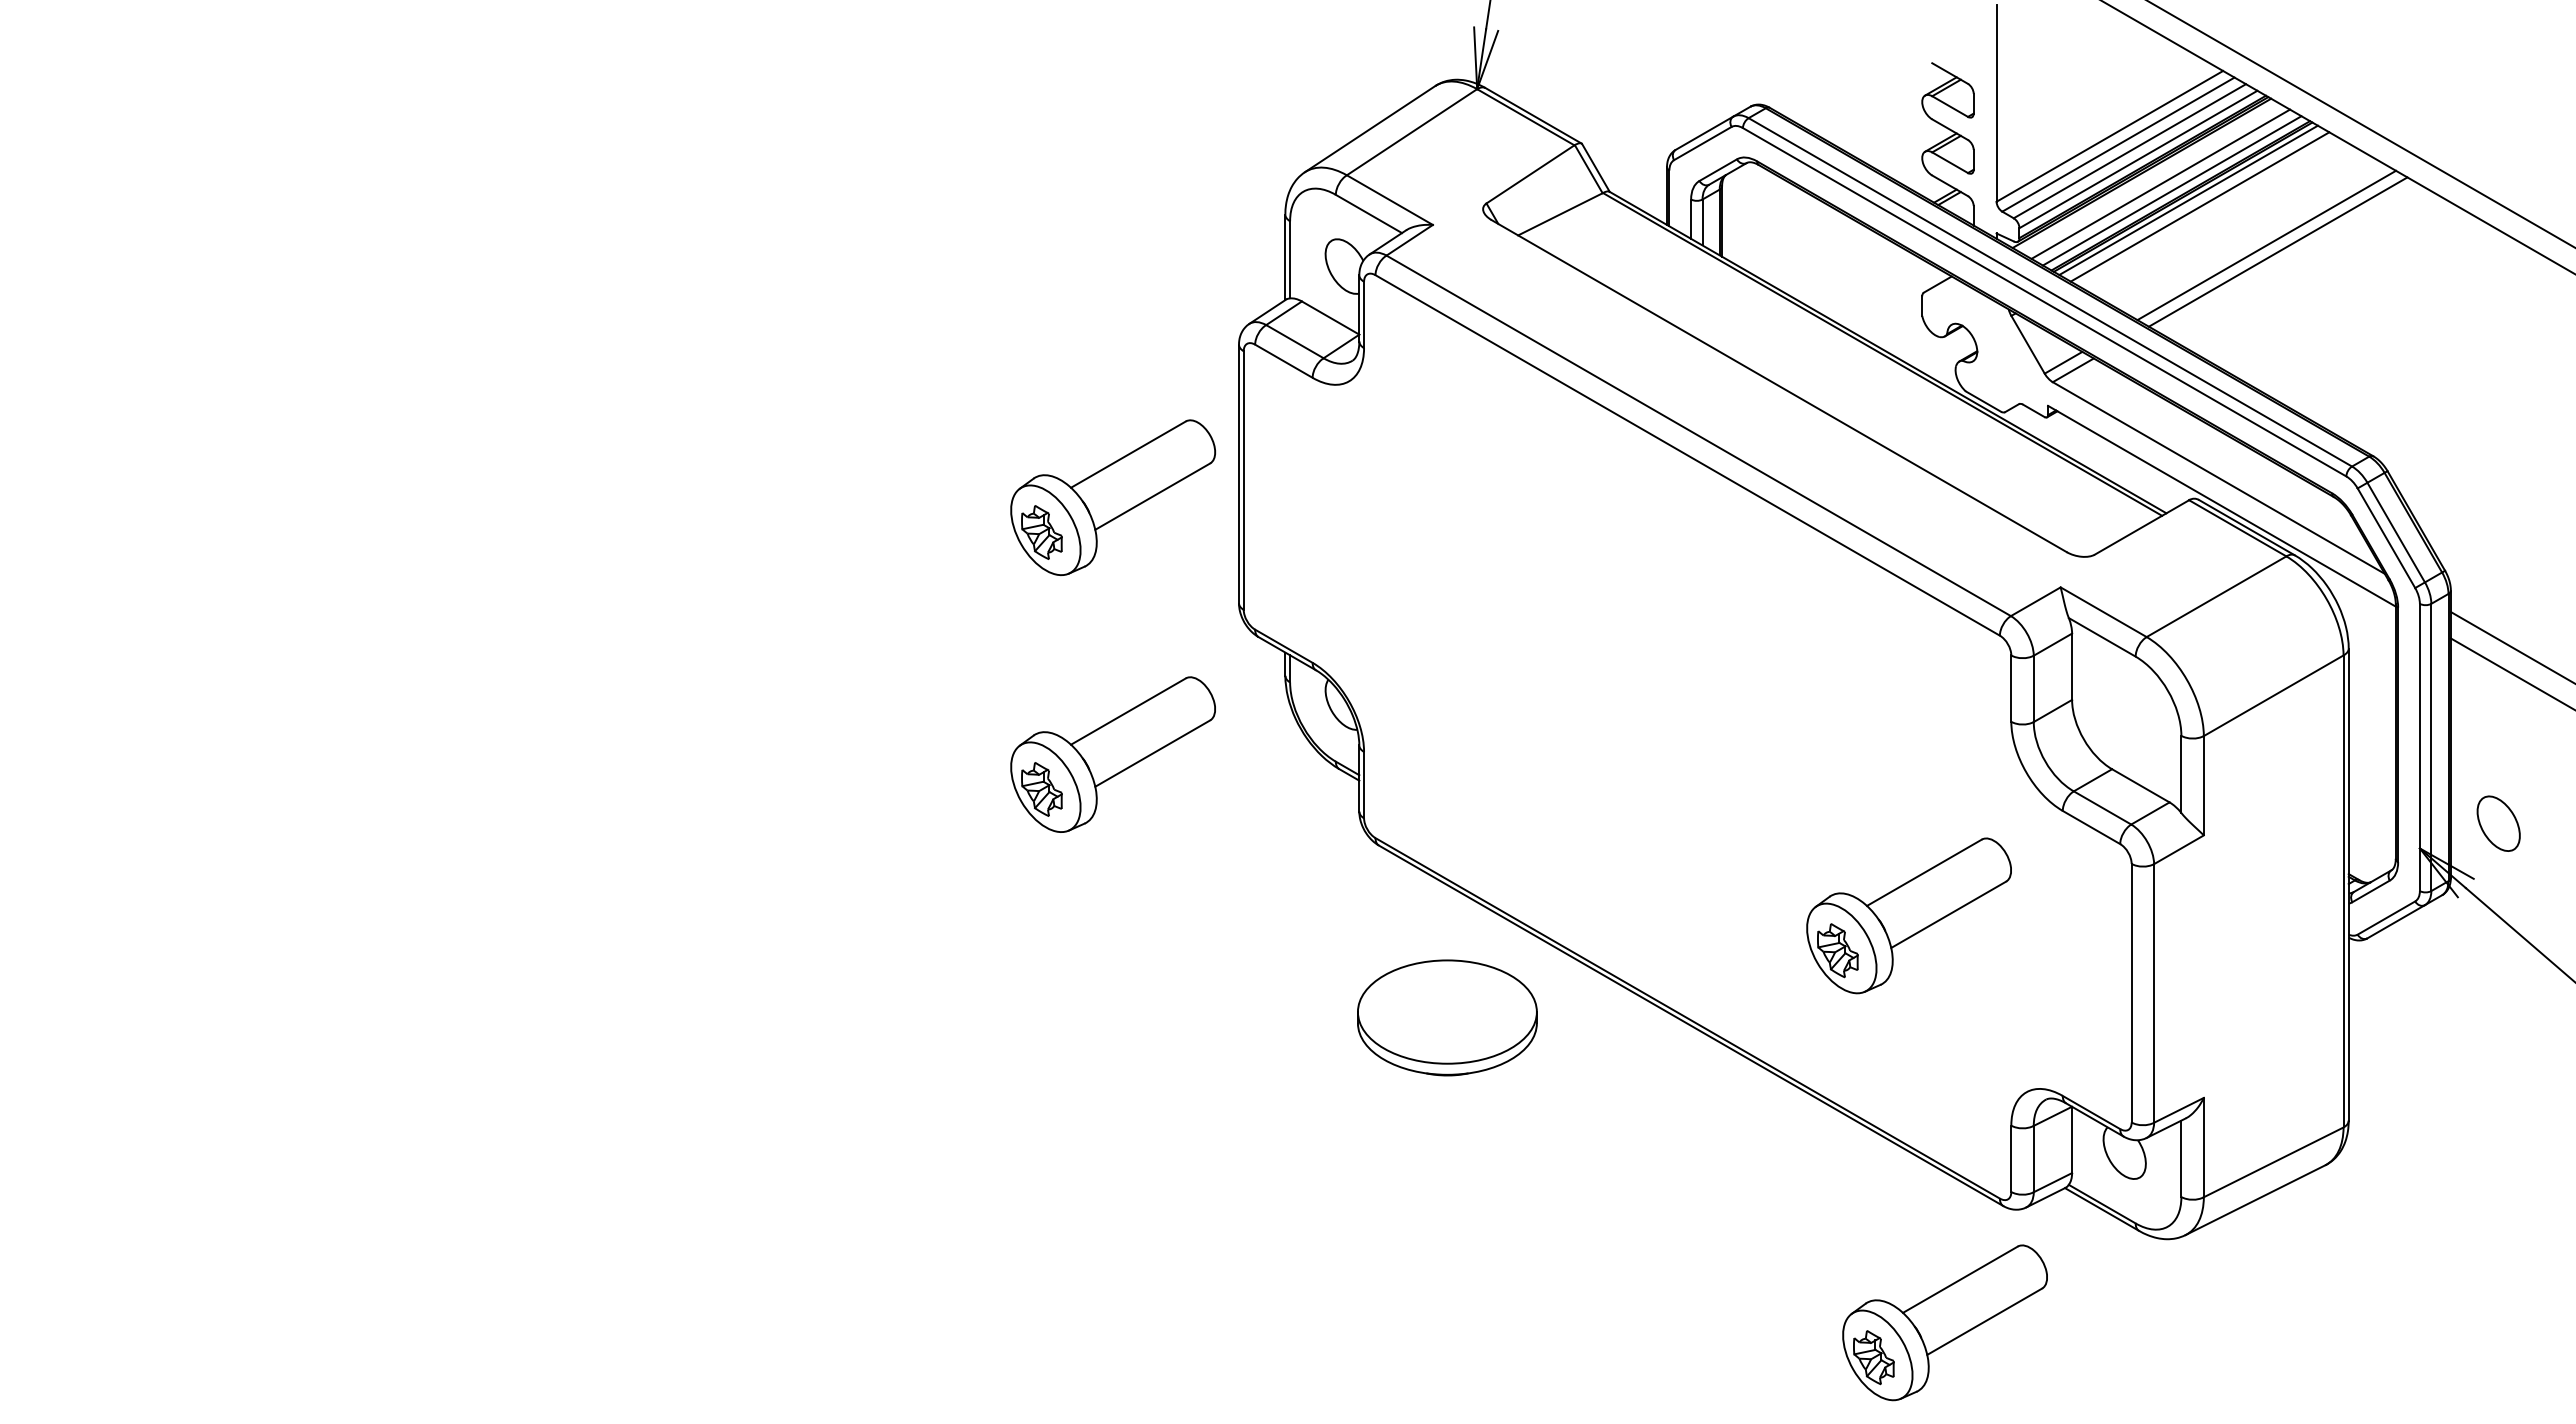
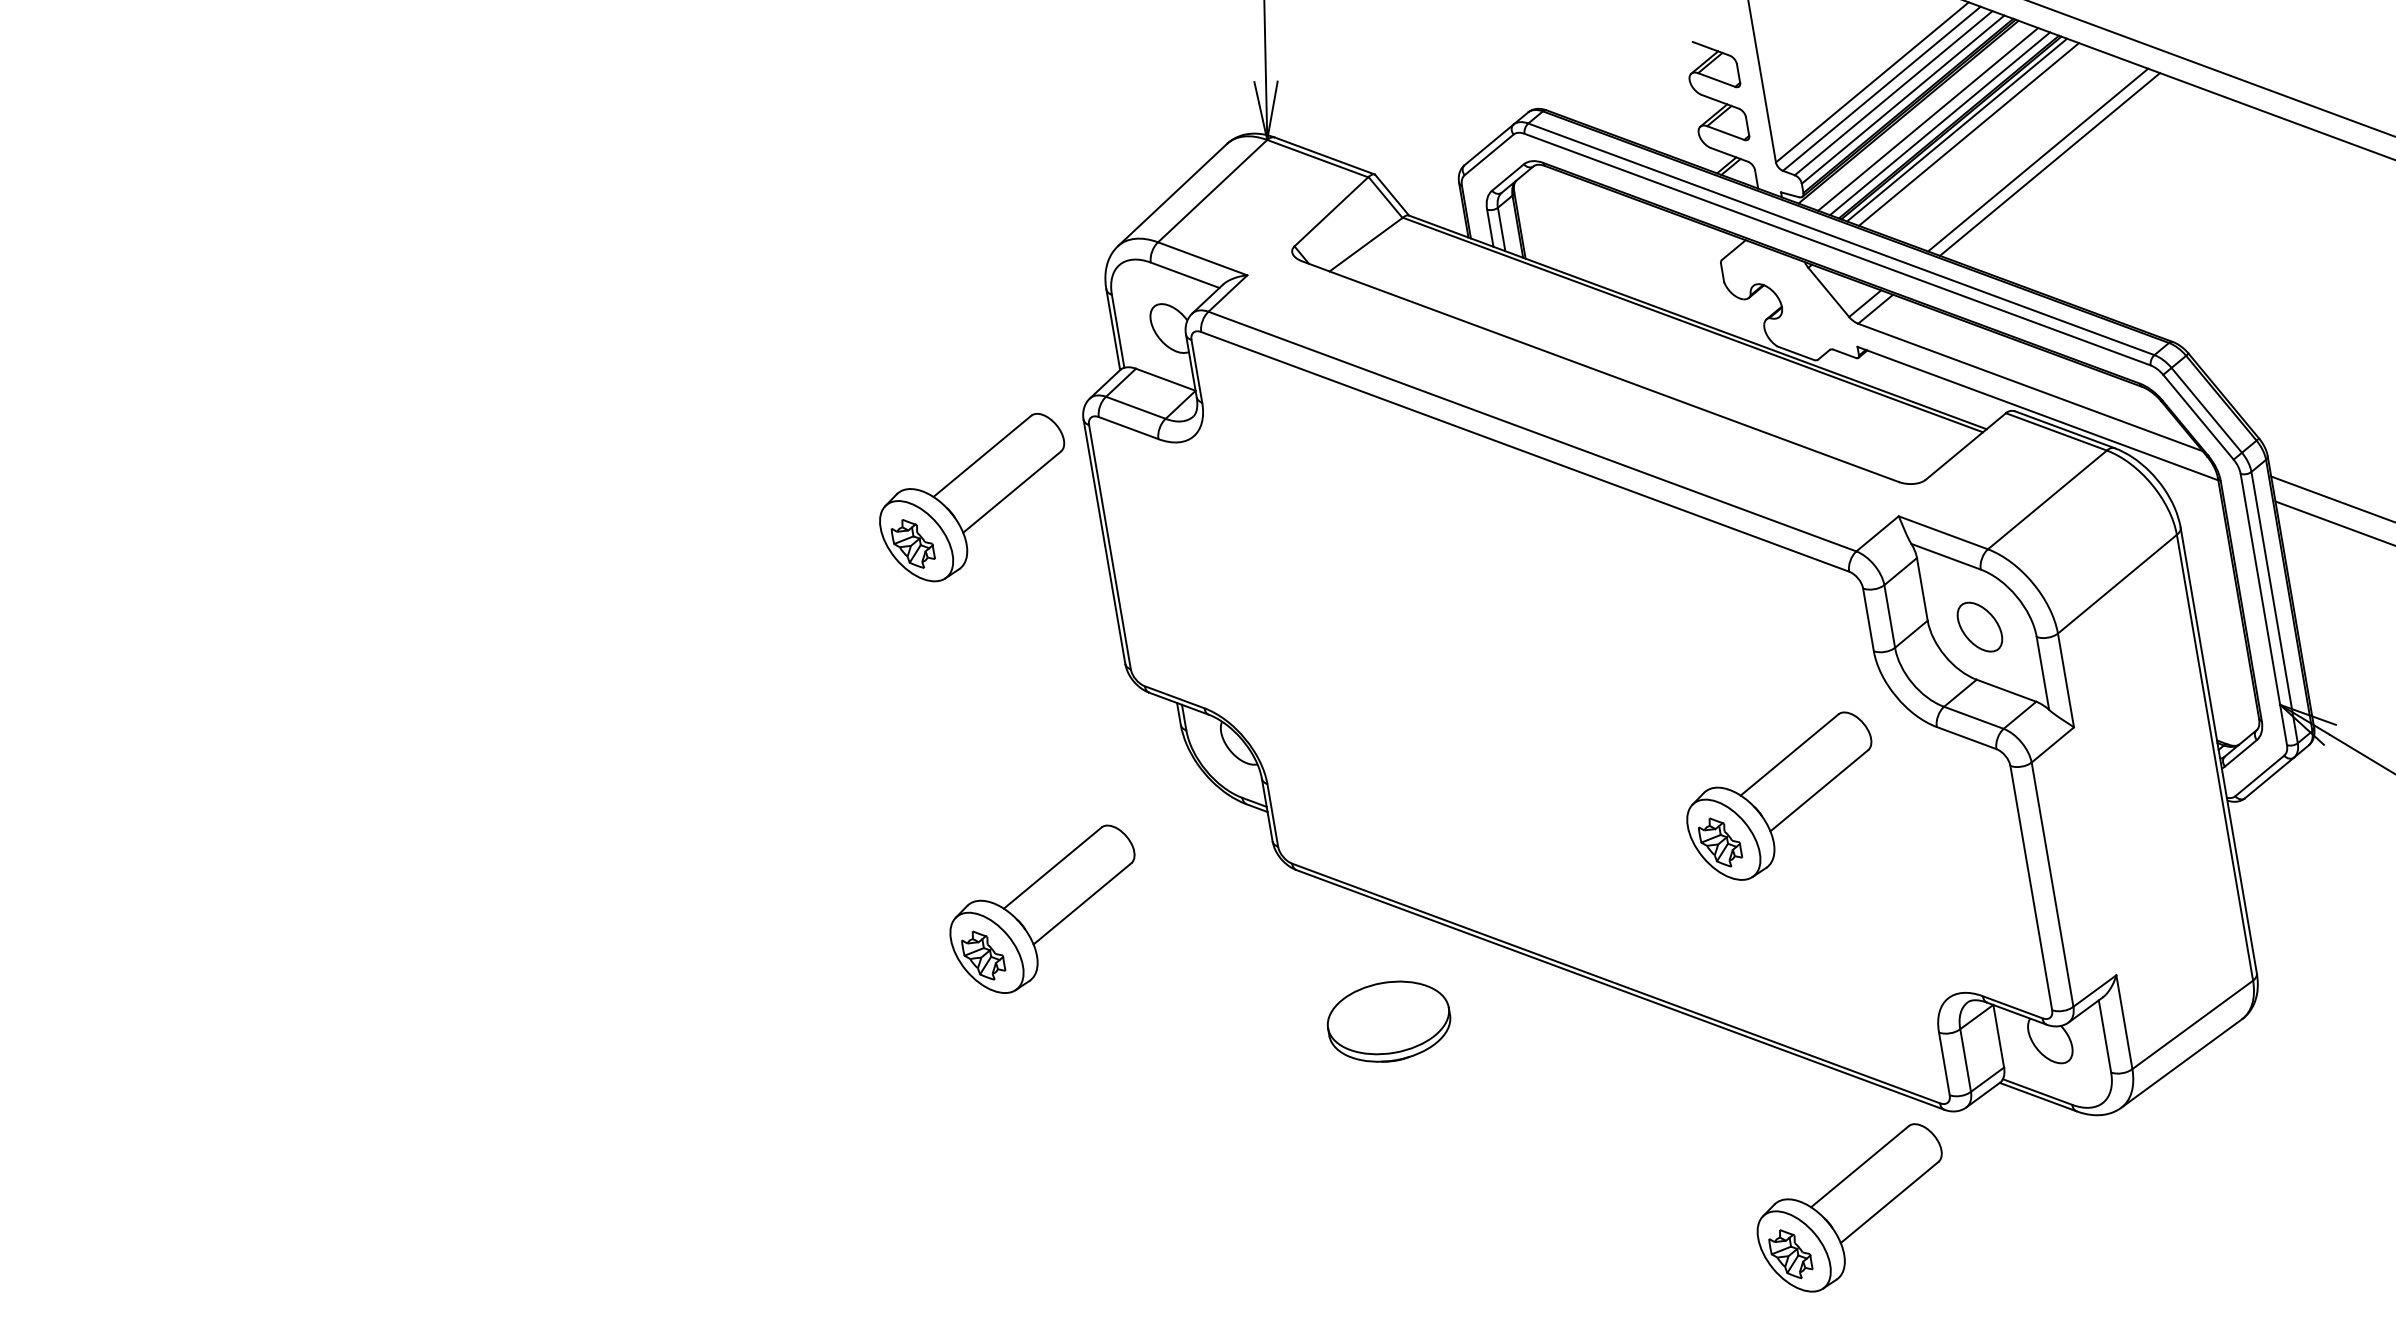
part: (1113, 497) -> (975, 499), moved
part: (1112, 754) -> (1044, 911), moved
part: (2498, 823) -> (1979, 626), moved
part: (1908, 915) -> (1781, 797), moved
part: (1447, 1017) -> (1389, 1021), size x0.71
part: (1944, 1322) -> (1851, 1209), moved

